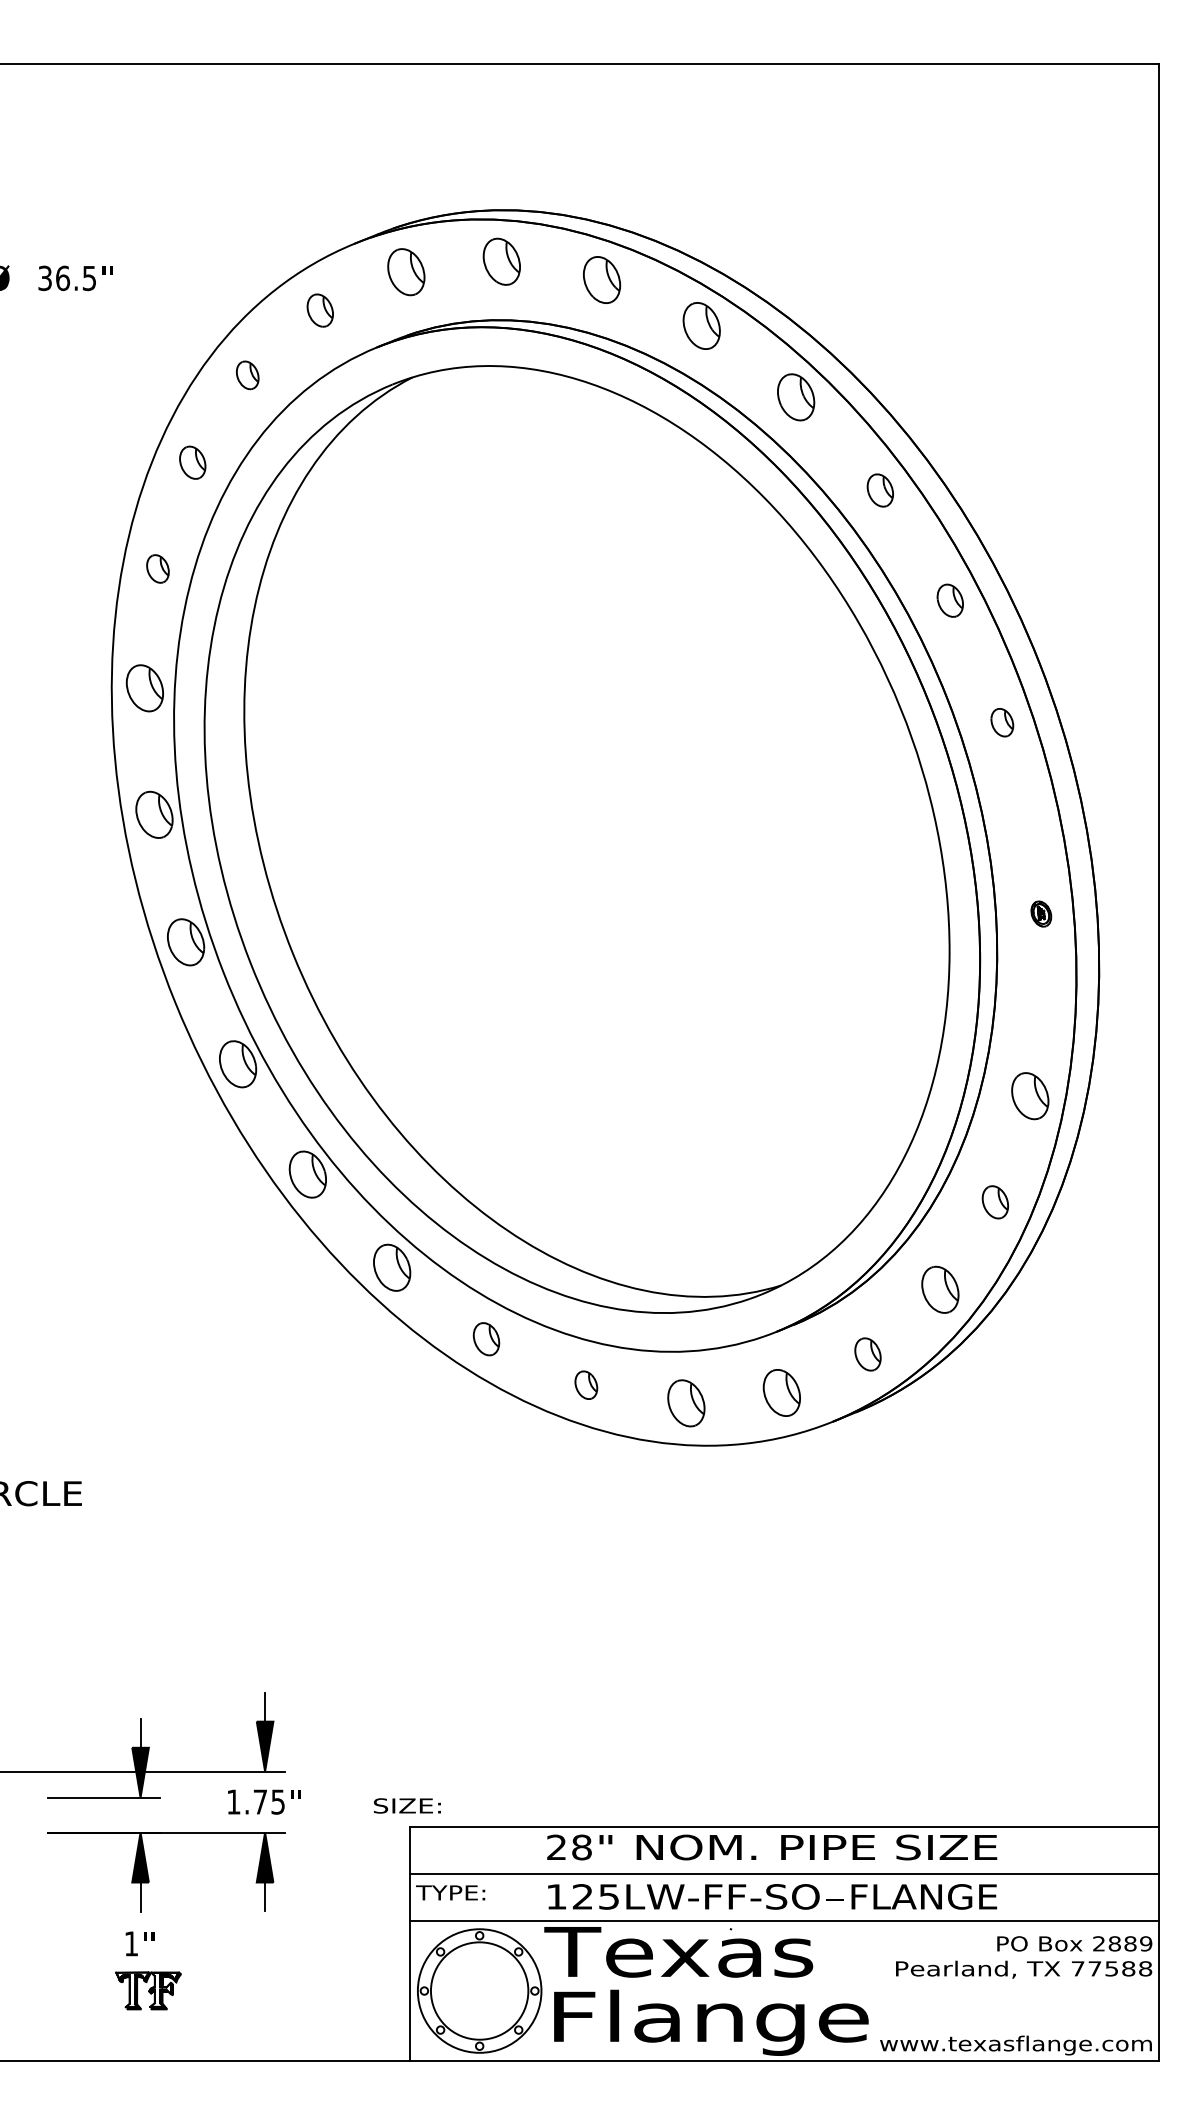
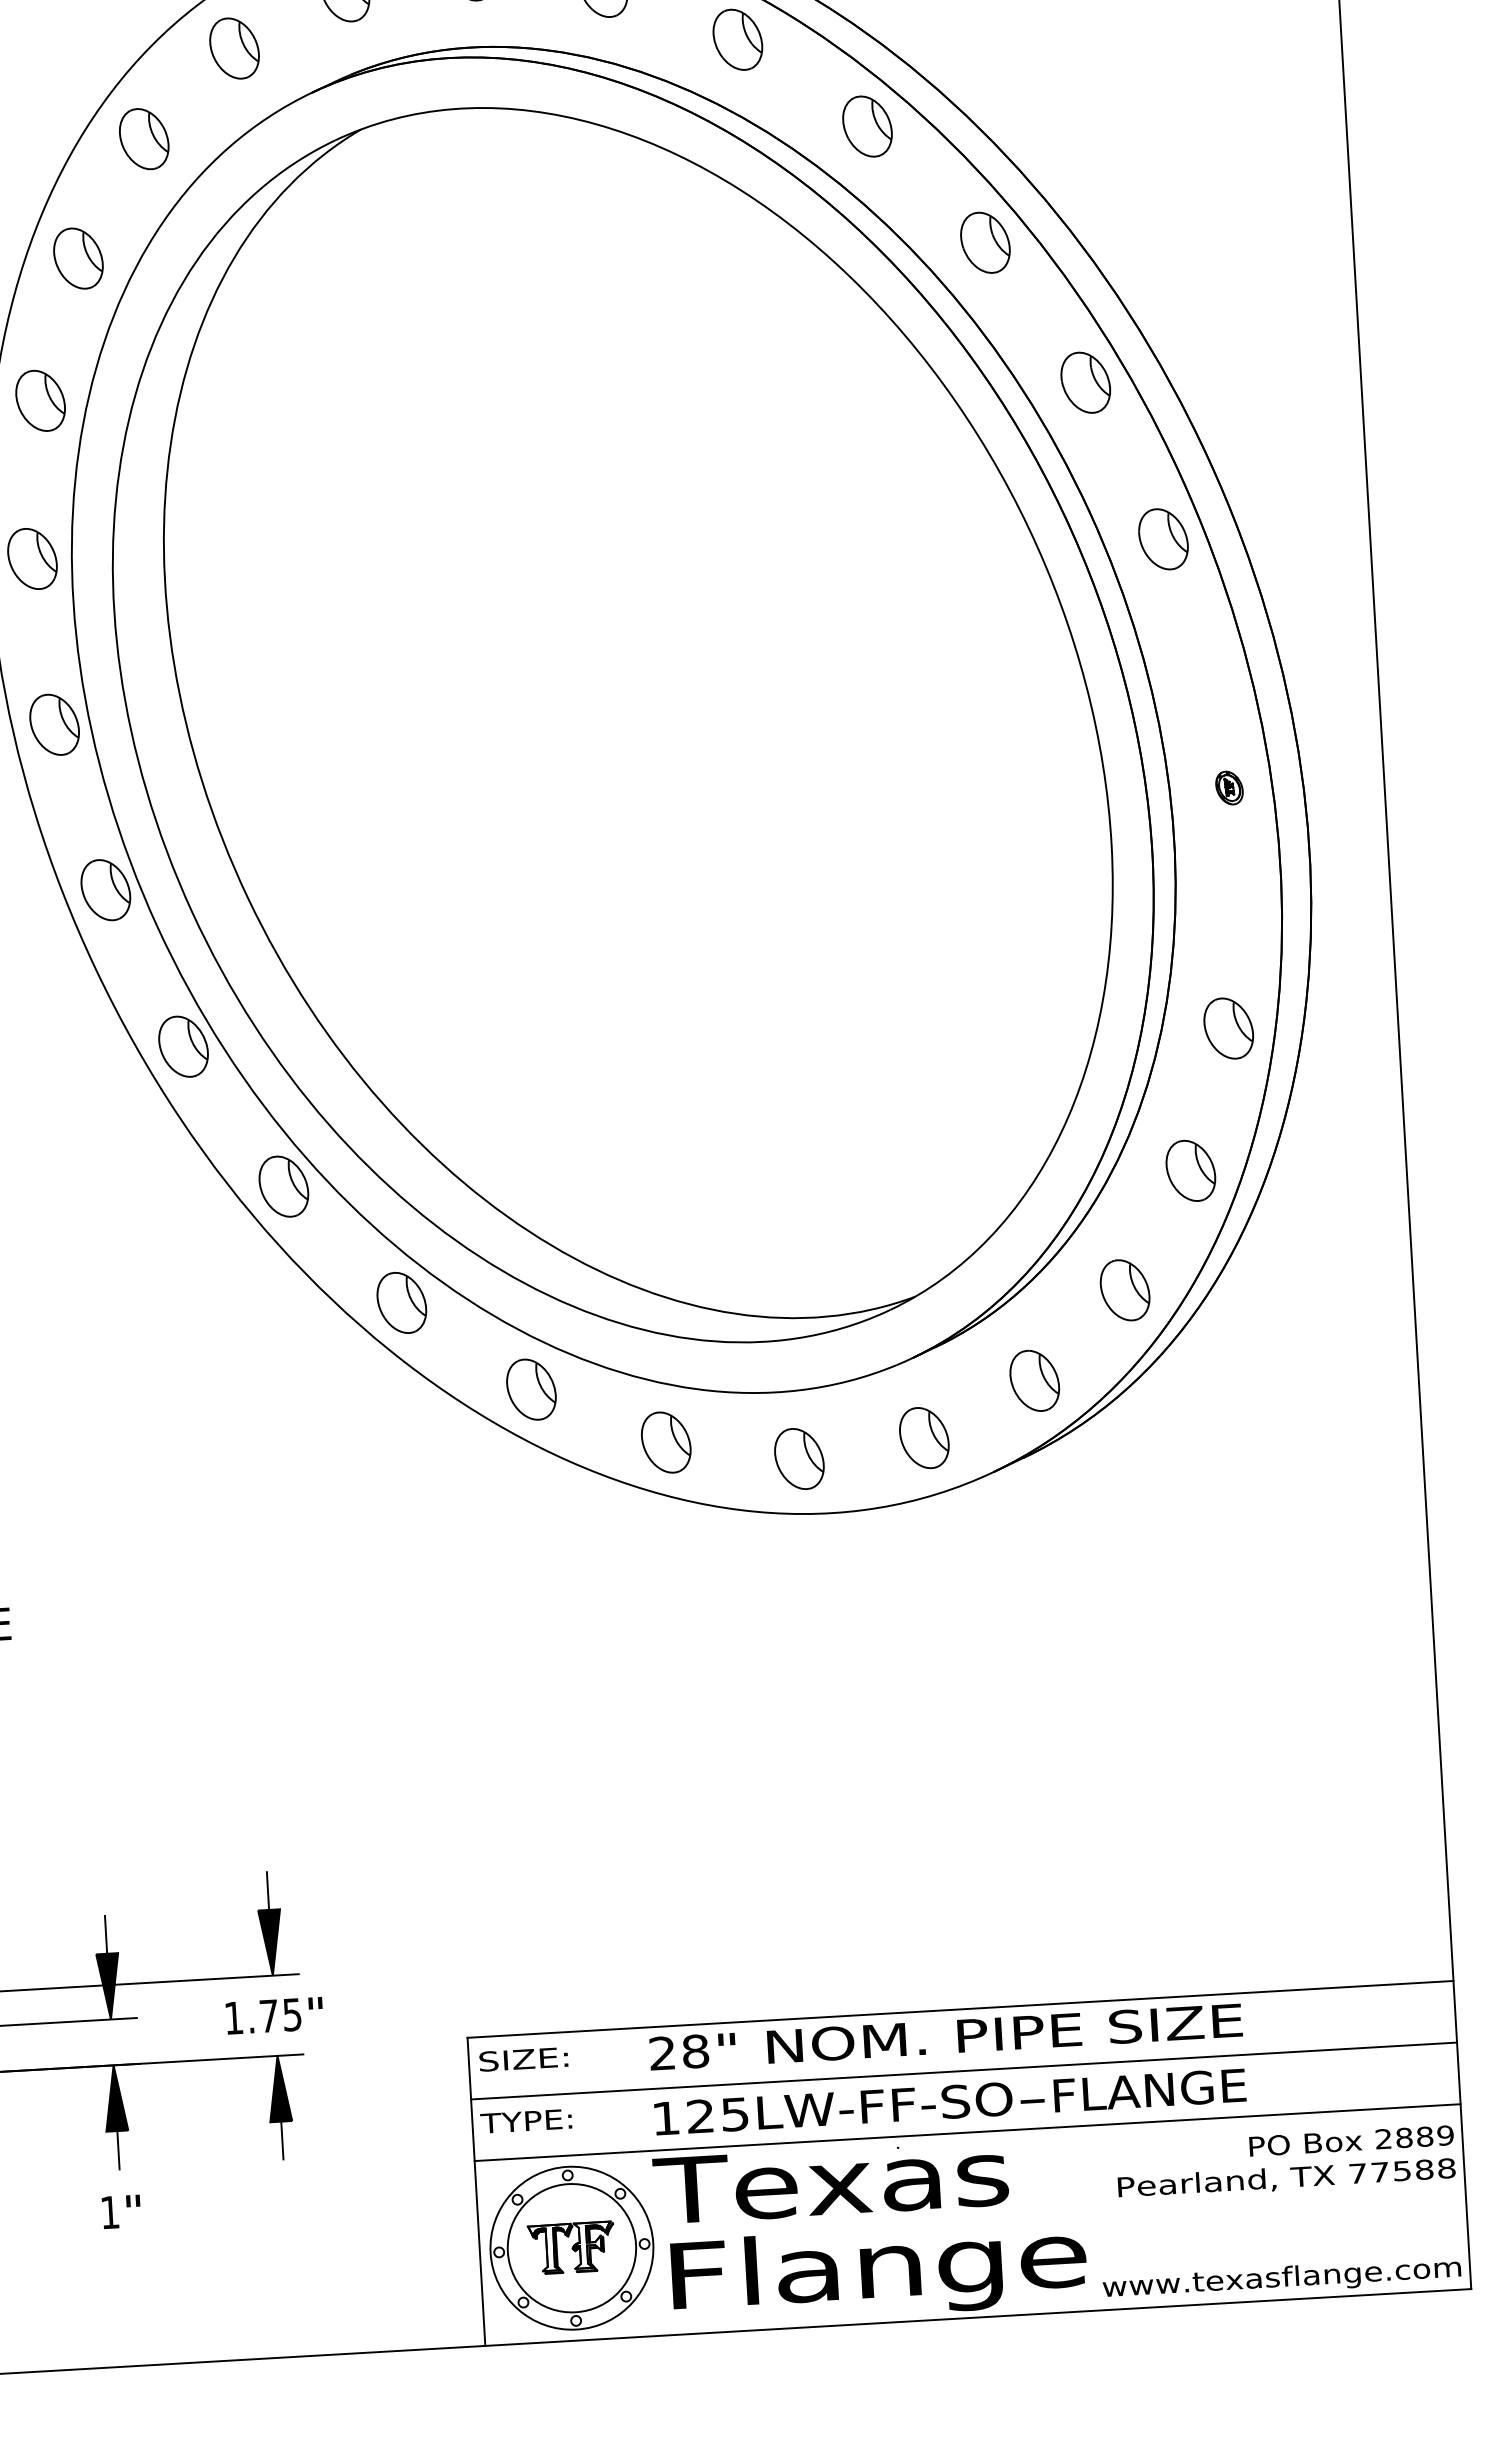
part: (320, 310) -> (234, 48), size x1.43
part: (247, 375) -> (143, 139), size x1.67
part: (192, 462) -> (77, 258), size x1.43
part: (880, 490) -> (985, 242), size x1.43
part: (157, 568) -> (39, 400), size x1.67
part: (950, 600) -> (1086, 382), size x1.43
part: (1002, 722) -> (1163, 538), size x1.67
part: (995, 1202) -> (1191, 1171), size x1.43
part: (486, 1339) -> (531, 1390), size x1.43
part: (867, 1354) -> (1034, 1380), size x1.43
part: (586, 1385) -> (666, 1443), size x1.67
text: (407, 1805) -> (523, 2058), moved
part: (148, 1990) -> (571, 2247), moved

